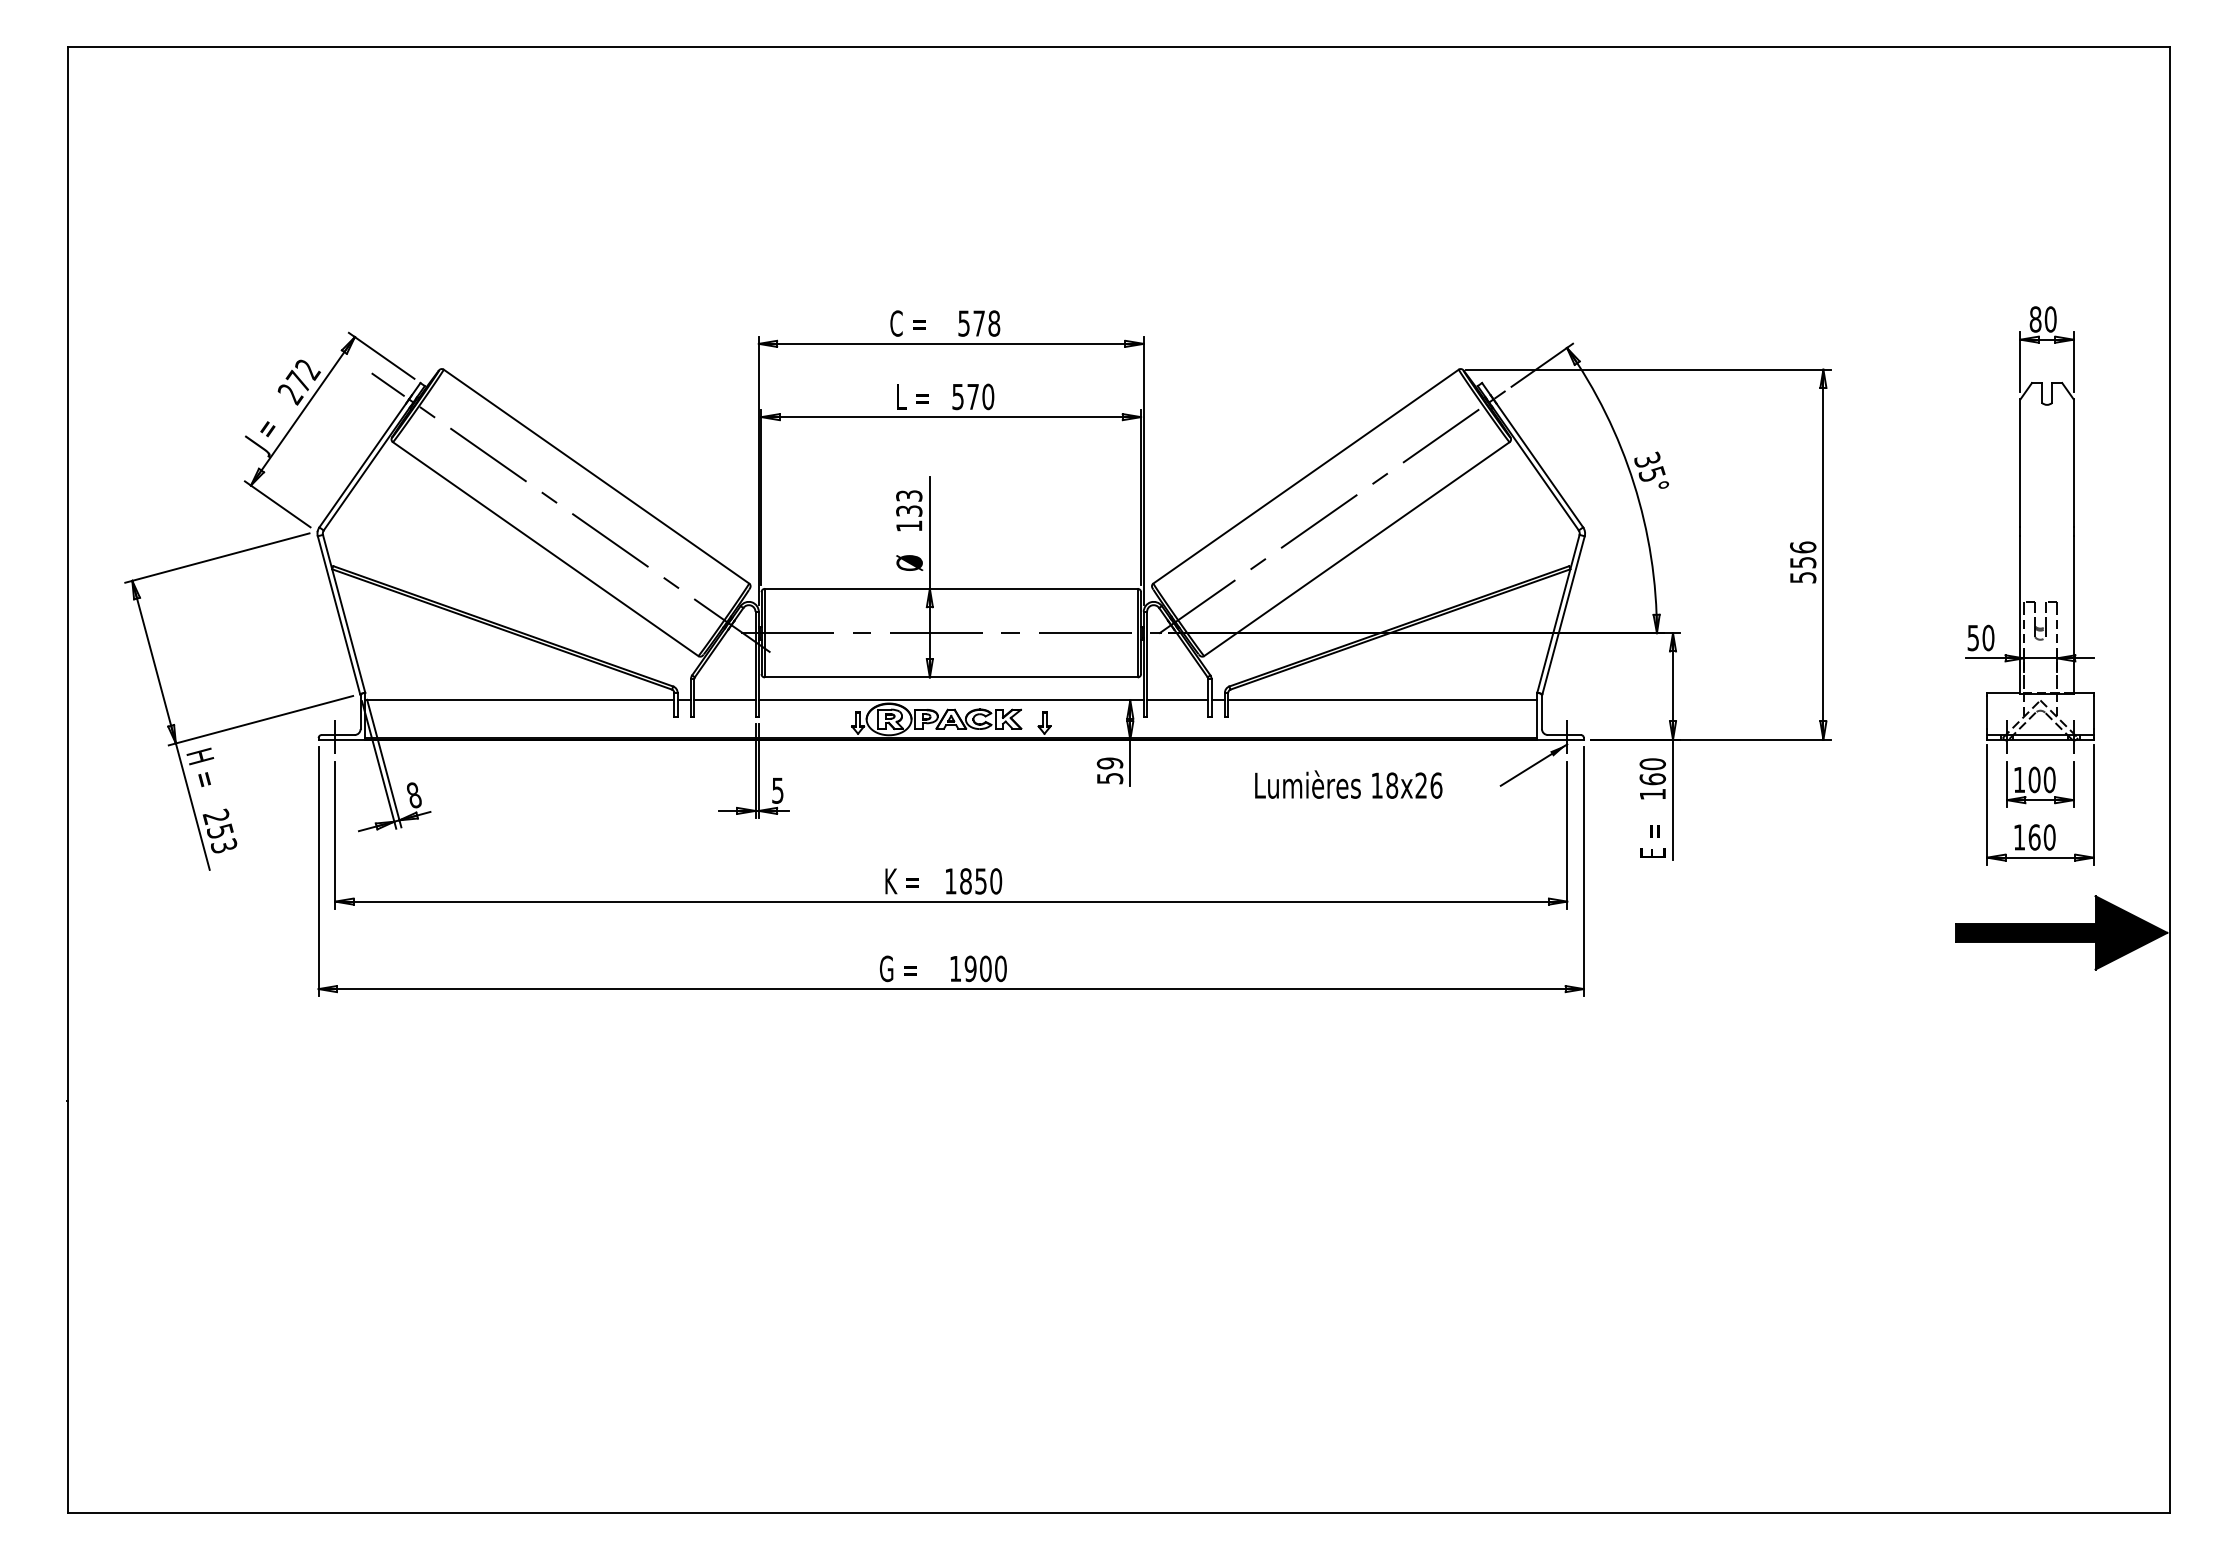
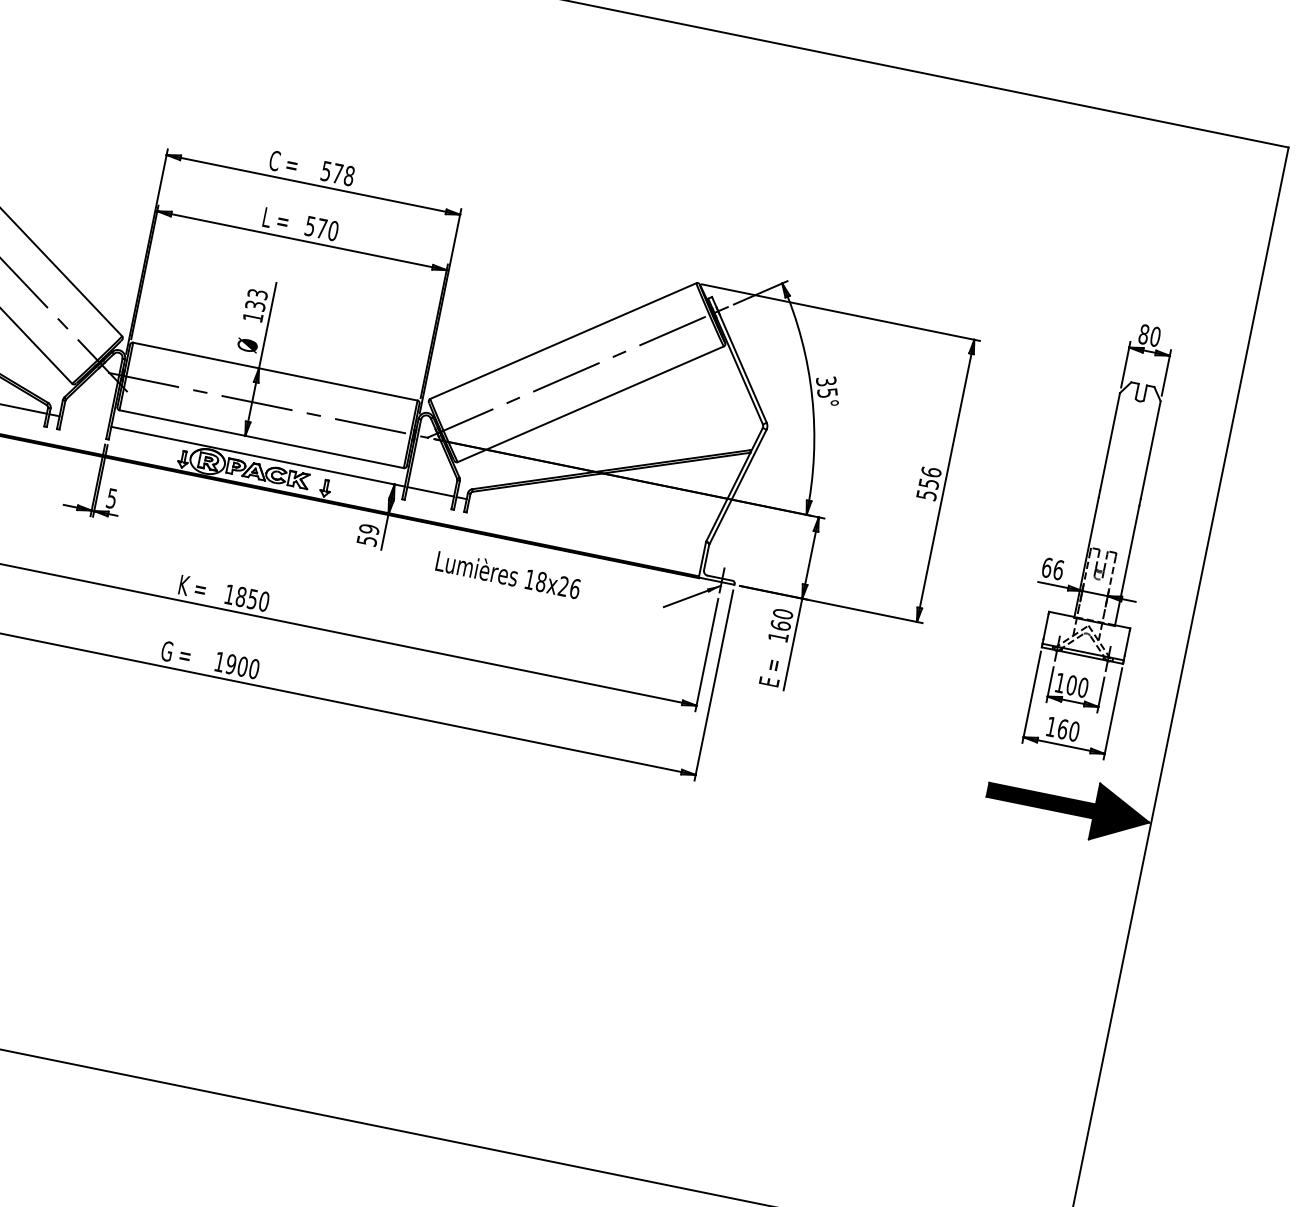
text: (1980, 637) -> (1052, 568), 50 -> 66
line: (724, 700) -> (85, 421), removed
line: (1382, 700) -> (586, 523), removed
text: (1348, 784) -> (508, 574), moved

